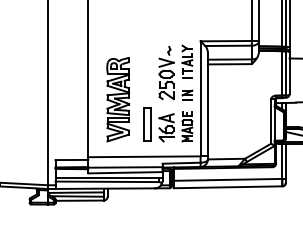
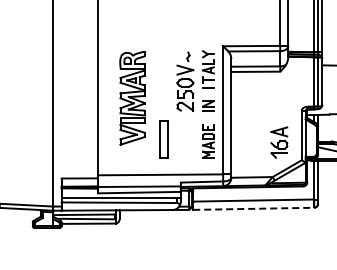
part: (118, 99) -> (132, 98), moved
part: (166, 127) -> (279, 142), moved
line: (228, 187) -> (254, 208), solid -> dashed

